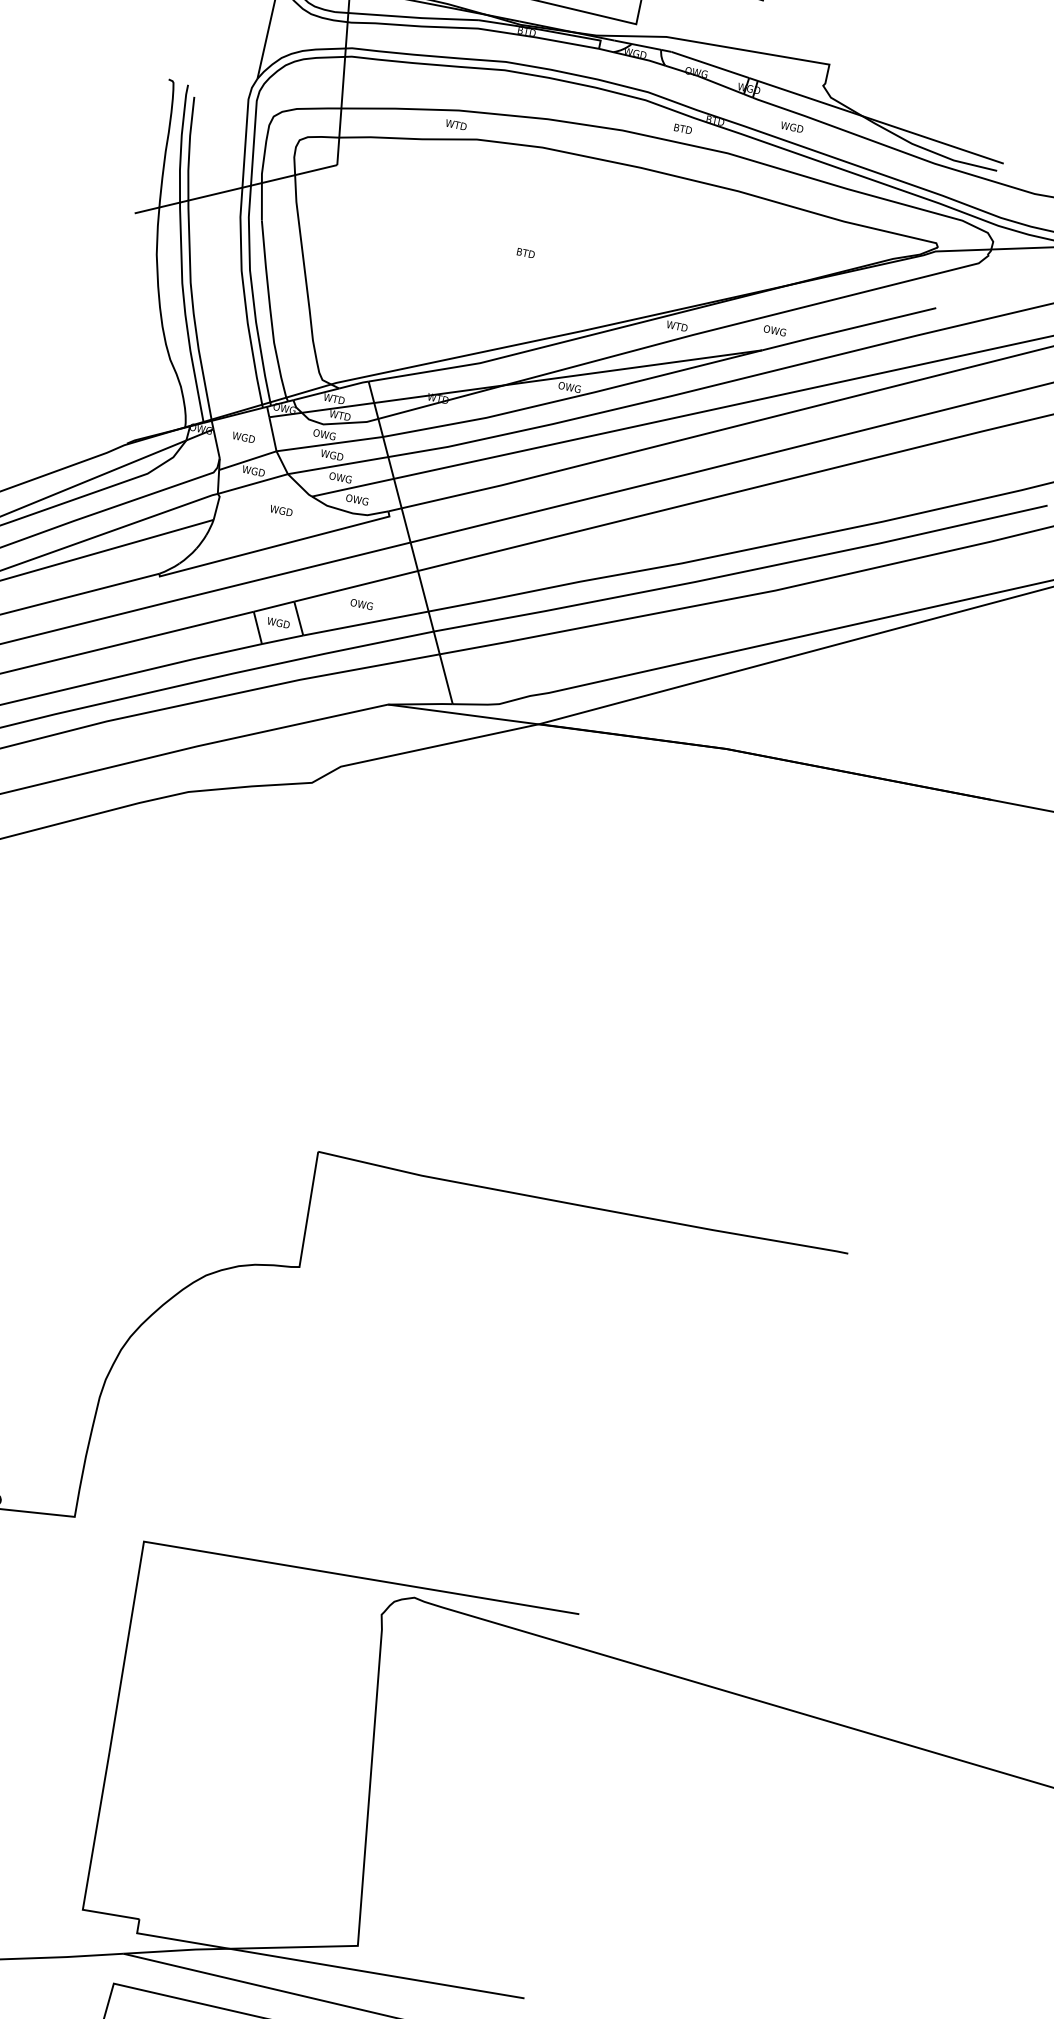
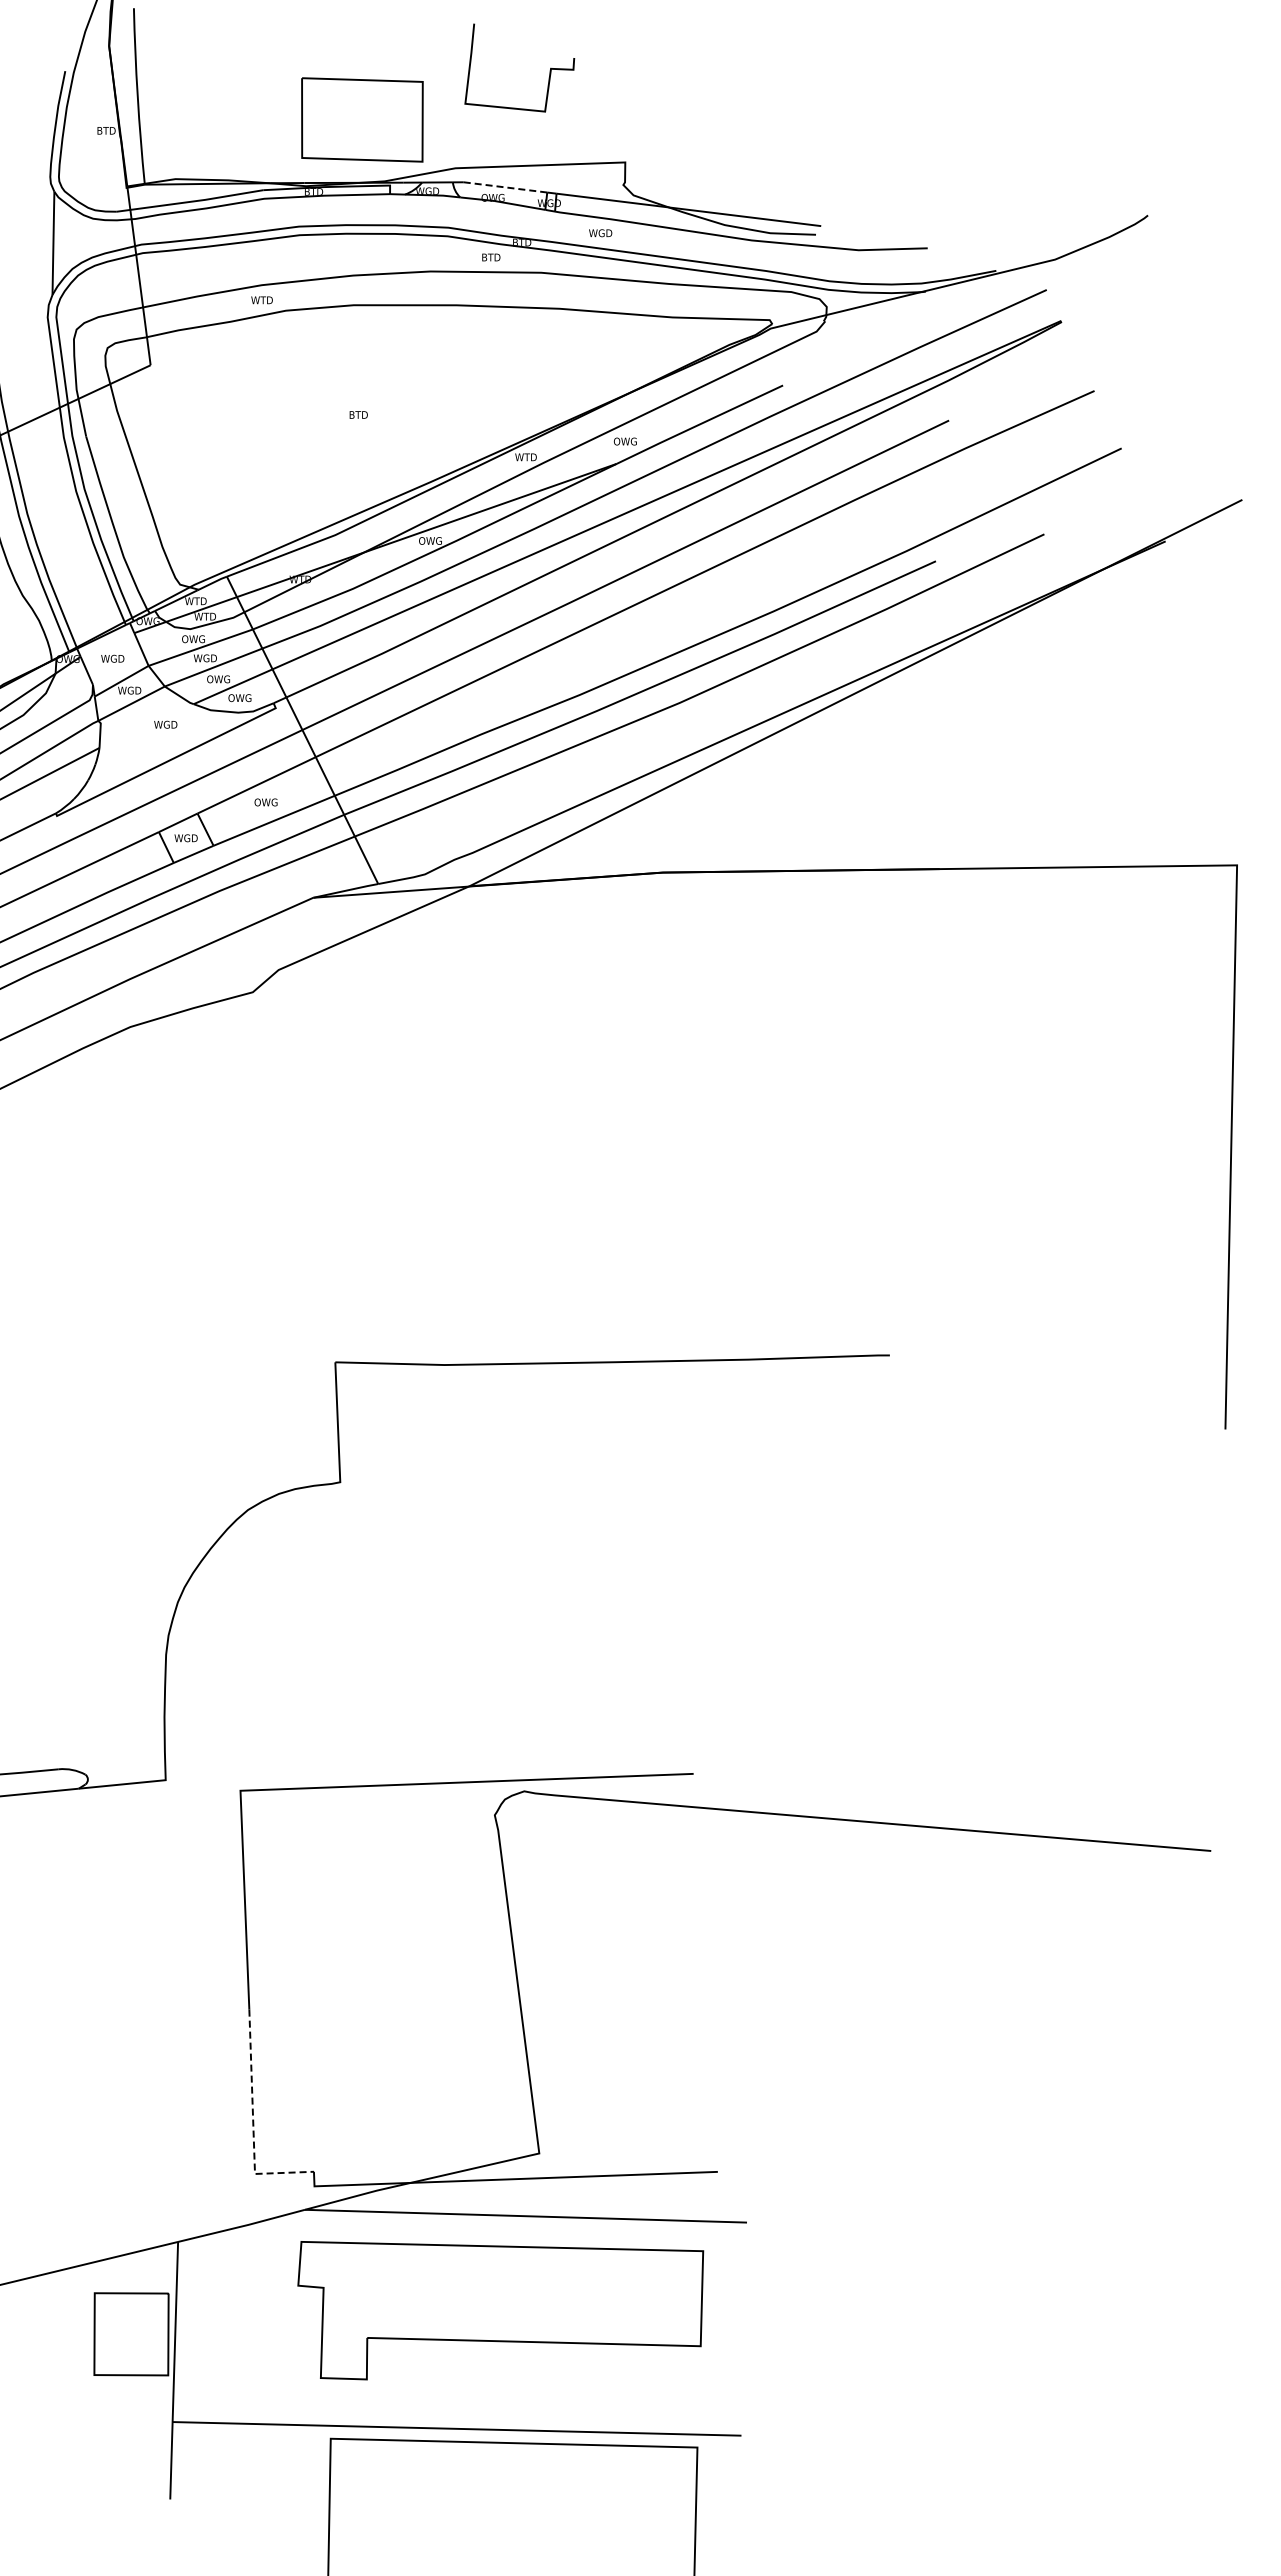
line: (710, 65) -> (505, 187), solid -> dashed
line: (91, 1860) -> (253, 2122), solid -> dashed

